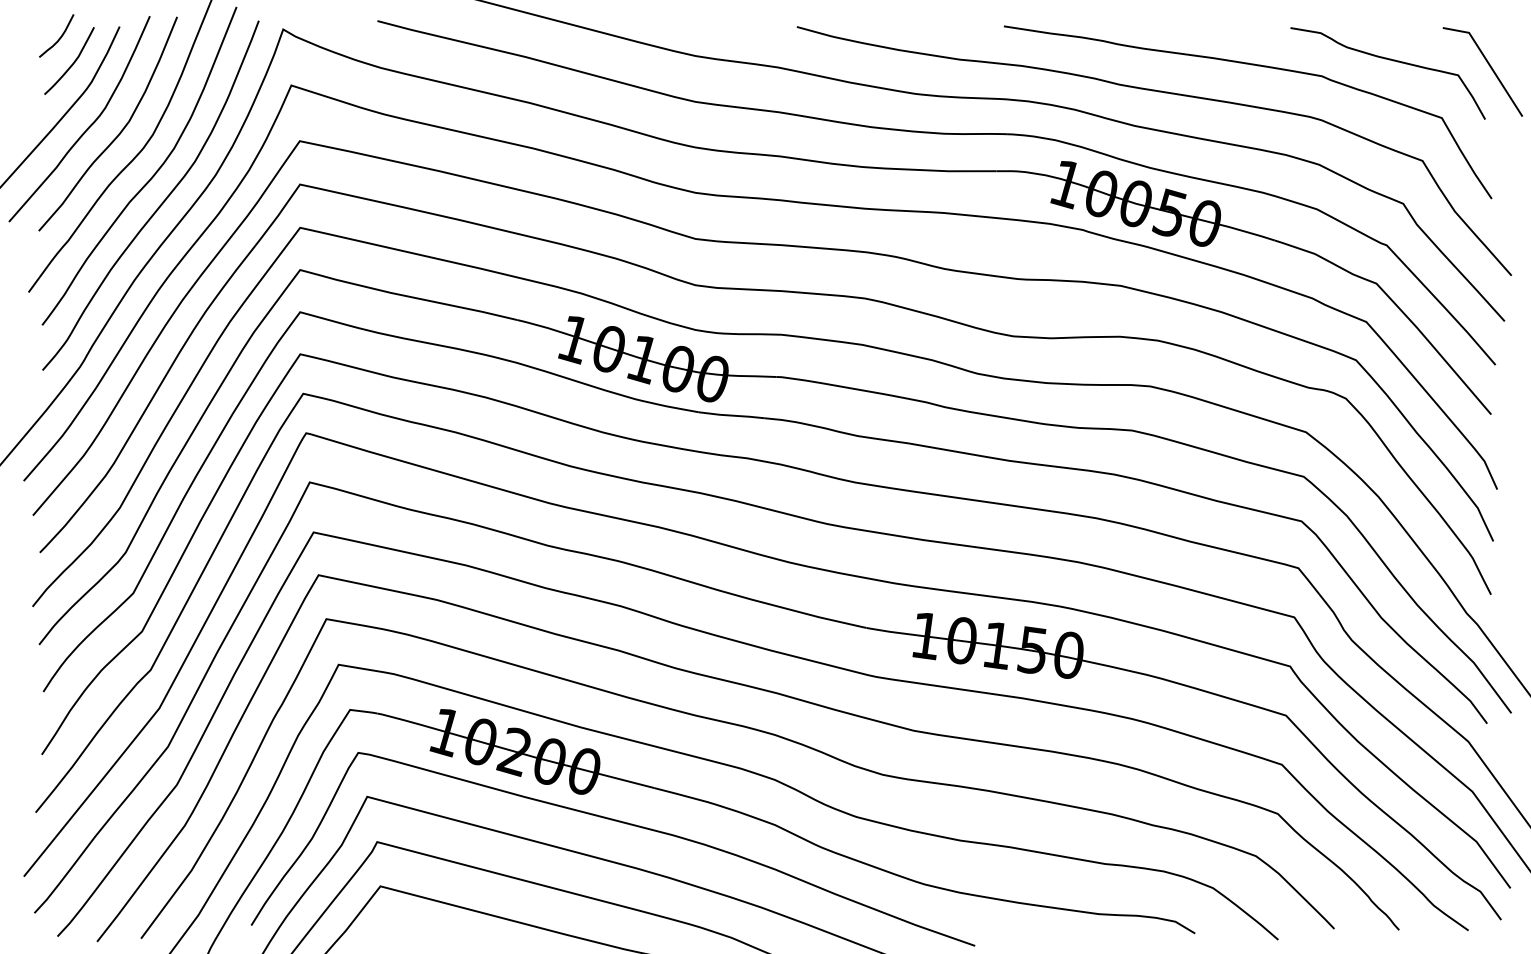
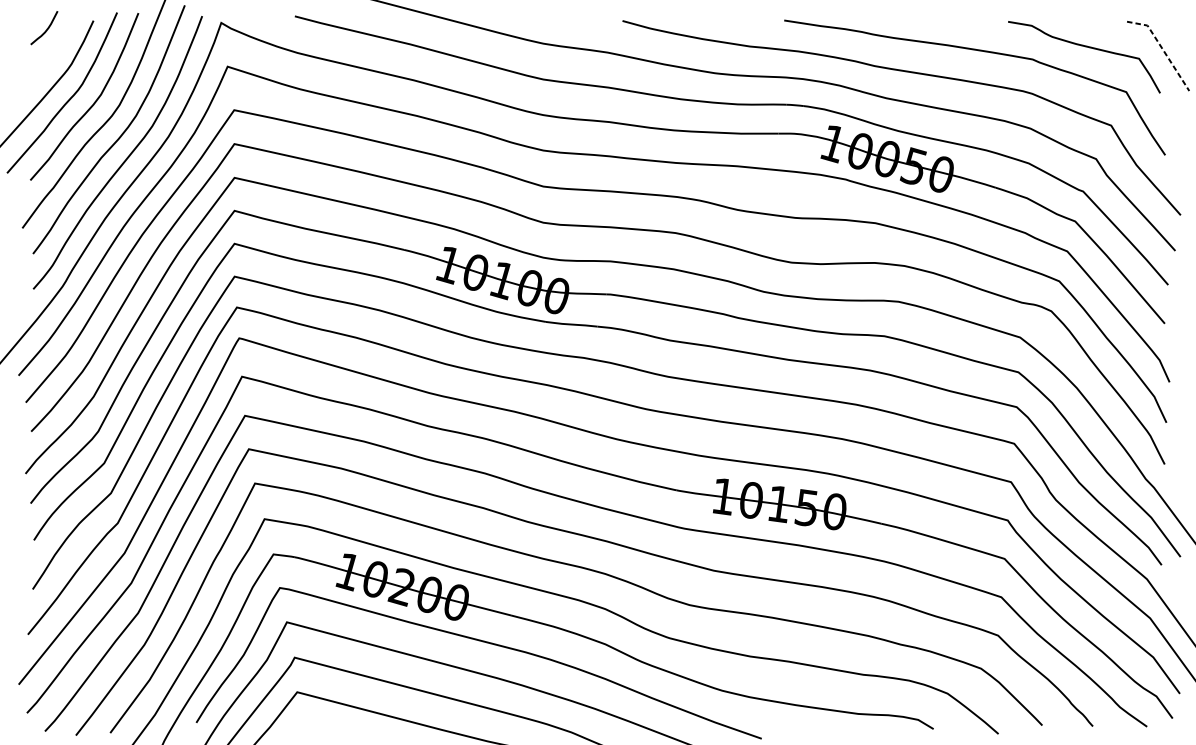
curve: (73, 61) -> (57, 47), removed
line: (1488, 63) -> (1162, 49), solid -> dashed

